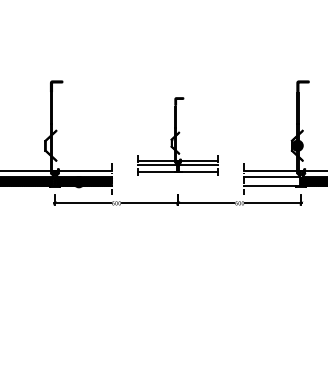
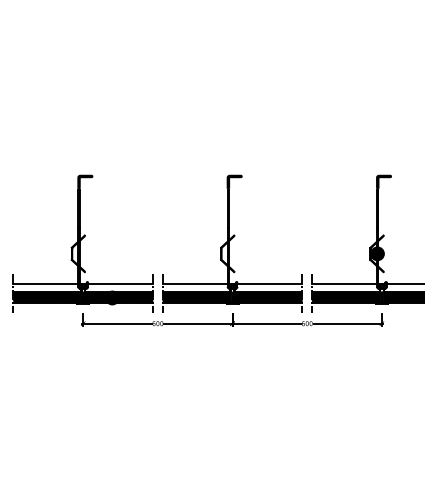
part: (178, 137) -> (232, 243), size x1.43
hatch: (271, 181) -> (345, 297), added

